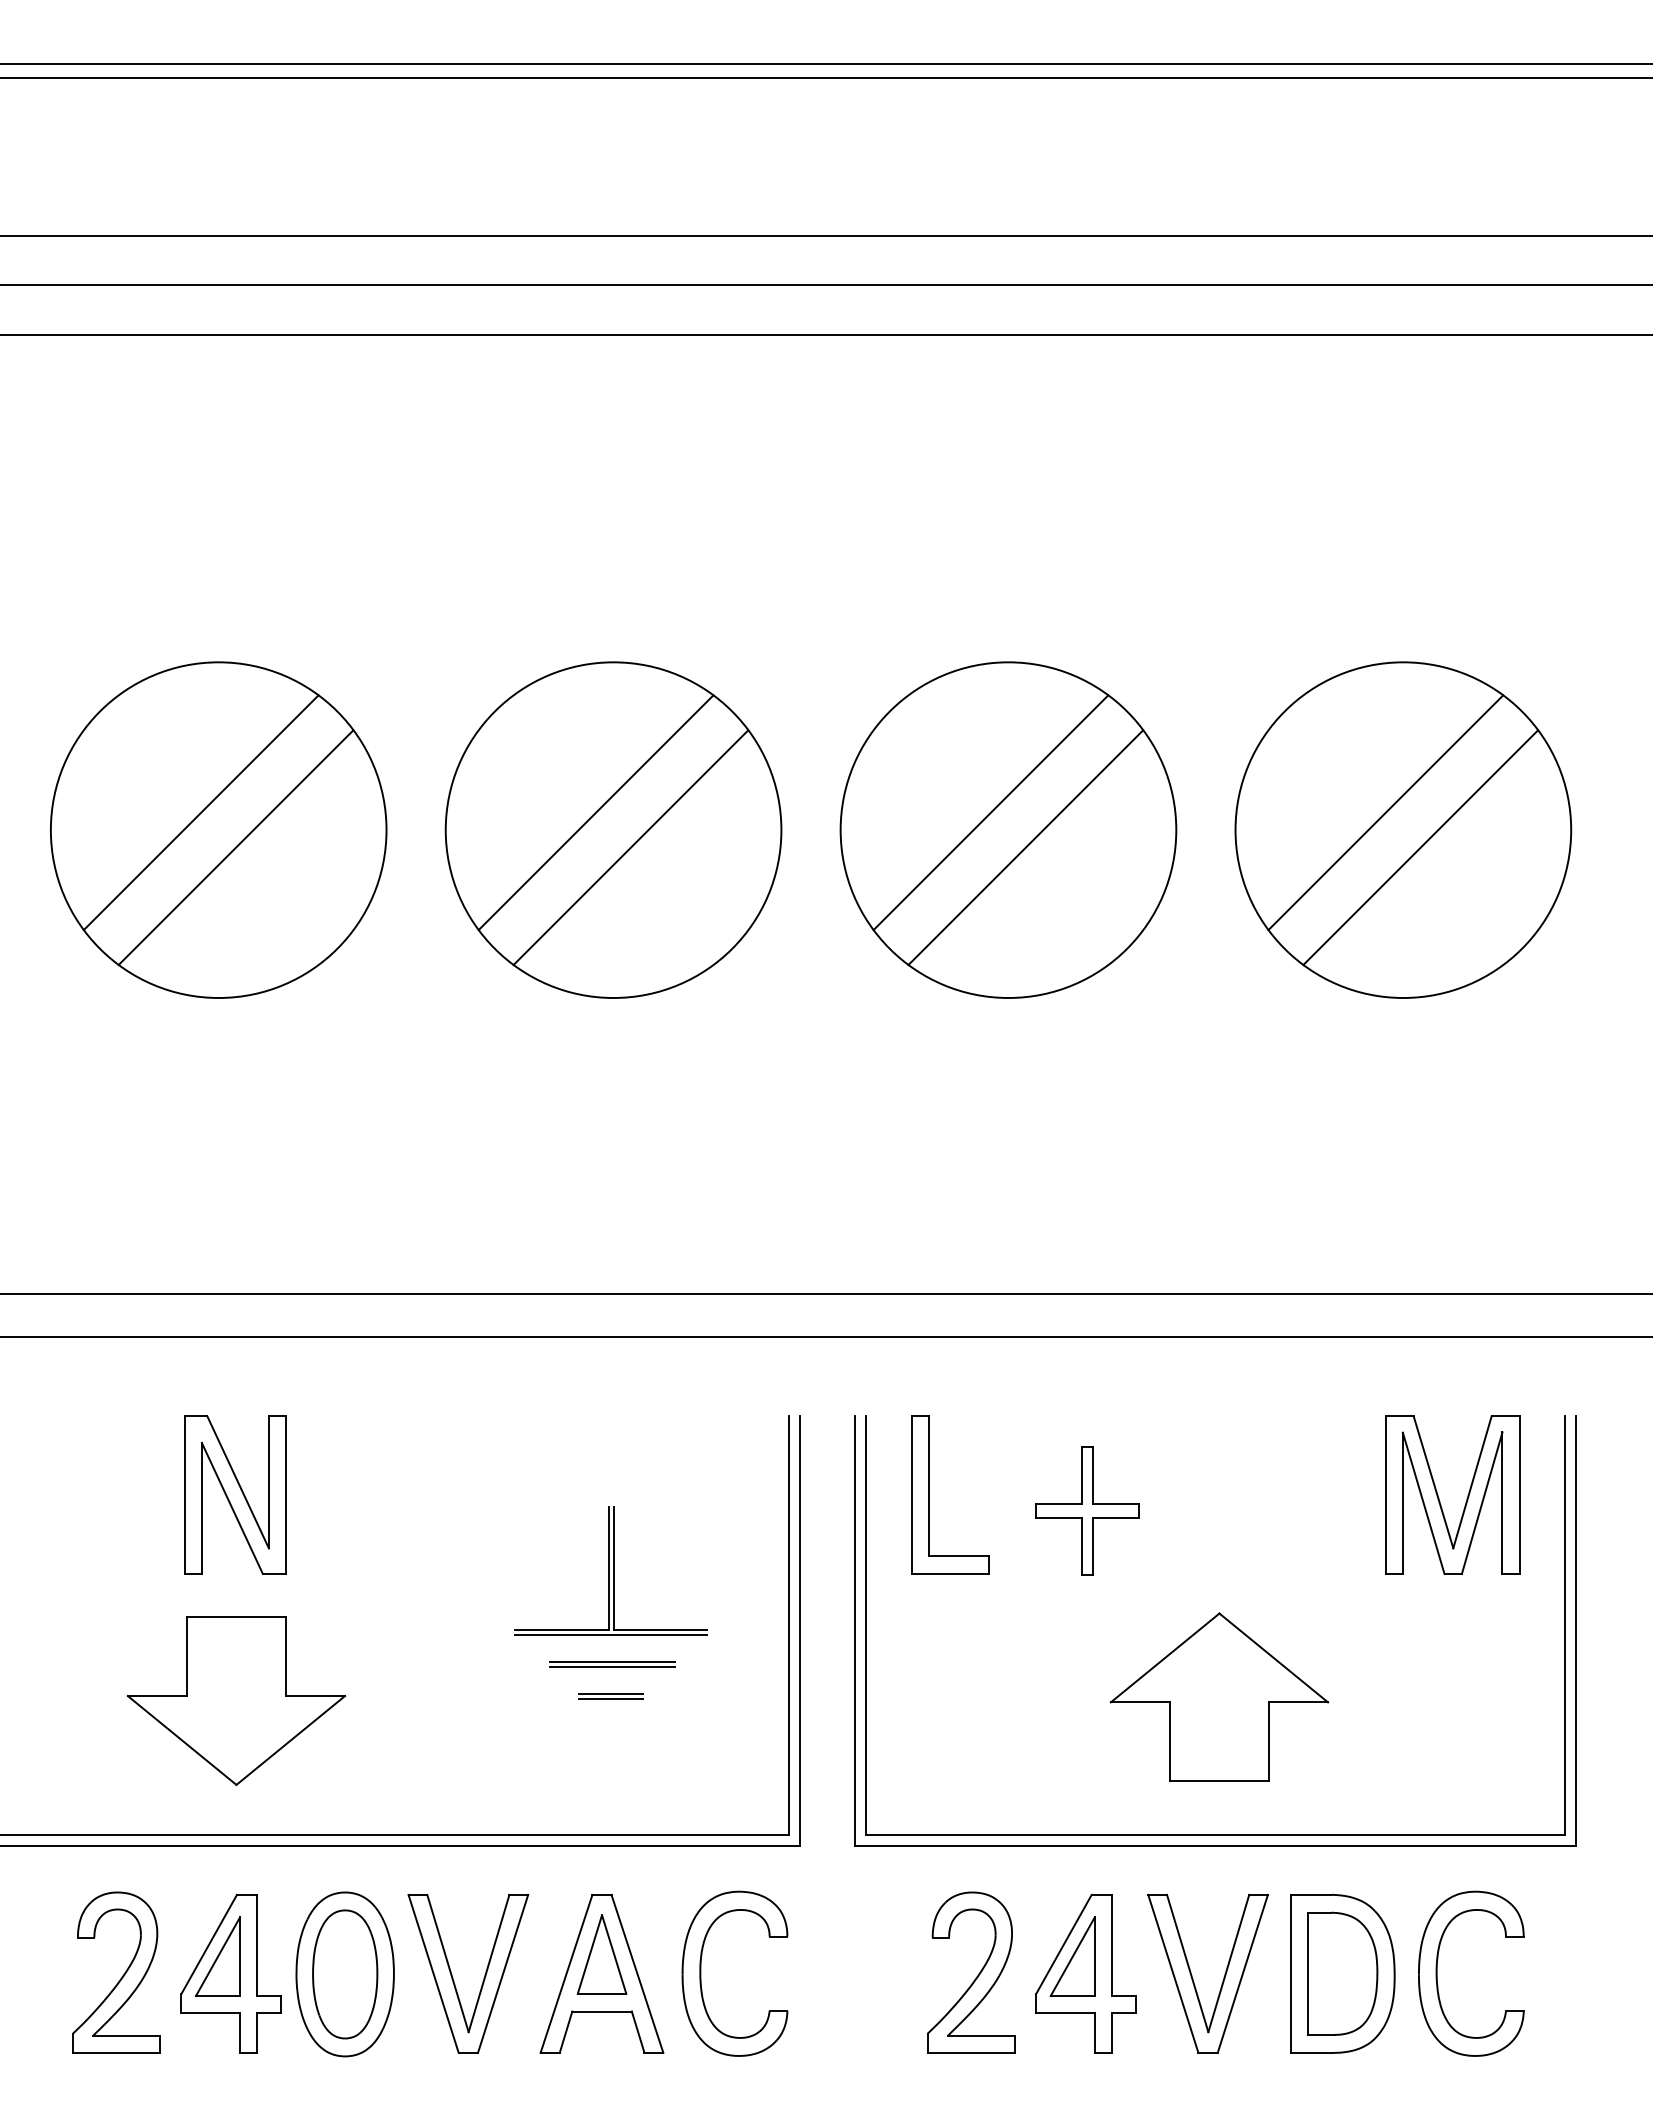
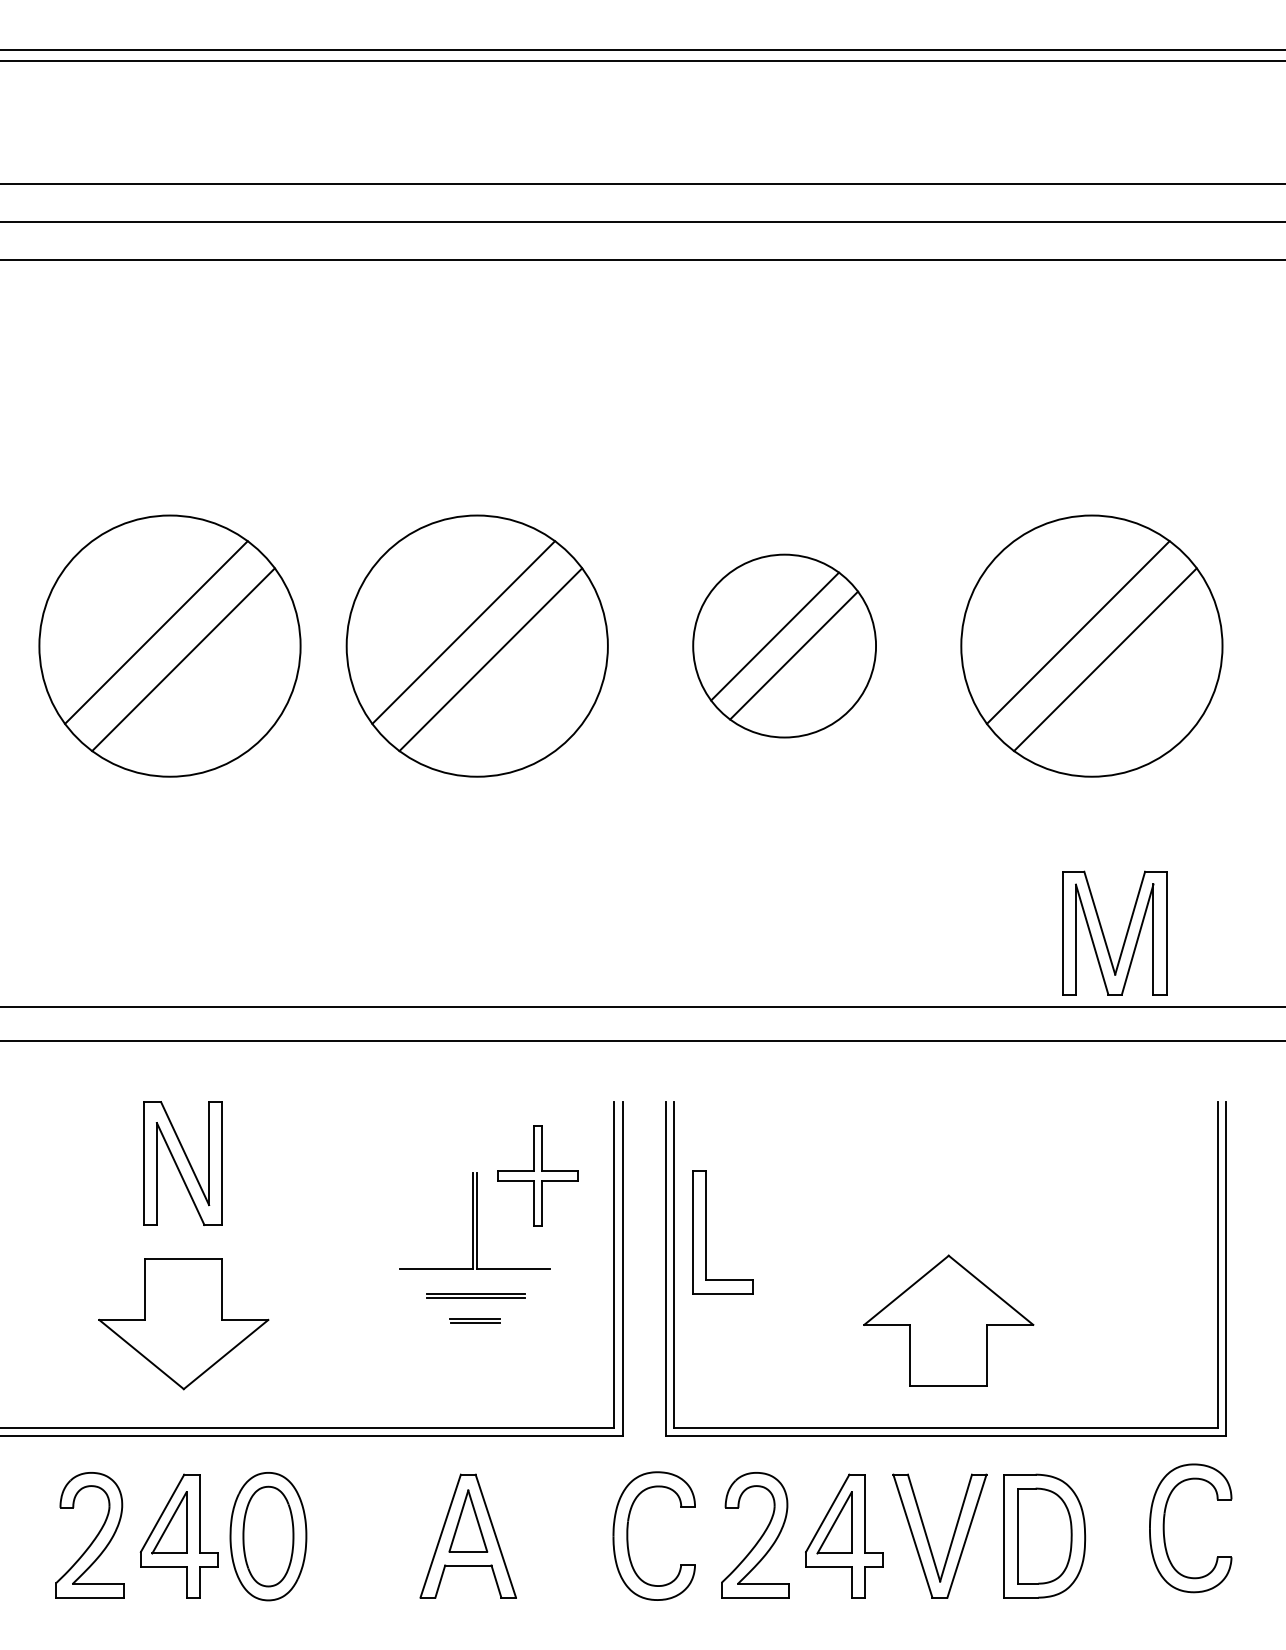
part: (1008, 829) -> (784, 645), size x0.7
part: (929, 1494) -> (706, 1231), moved
part: (1439, 1498) -> (1104, 935), moved
part: (1087, 1510) -> (537, 1175), moved
line: (610, 1635) -> (474, 1272), removed
part: (701, 1973) -> (628, 1535), moved
part: (1437, 1973) -> (1164, 1528), moved
part: (453, 1977) -> (352, 1538), removed

